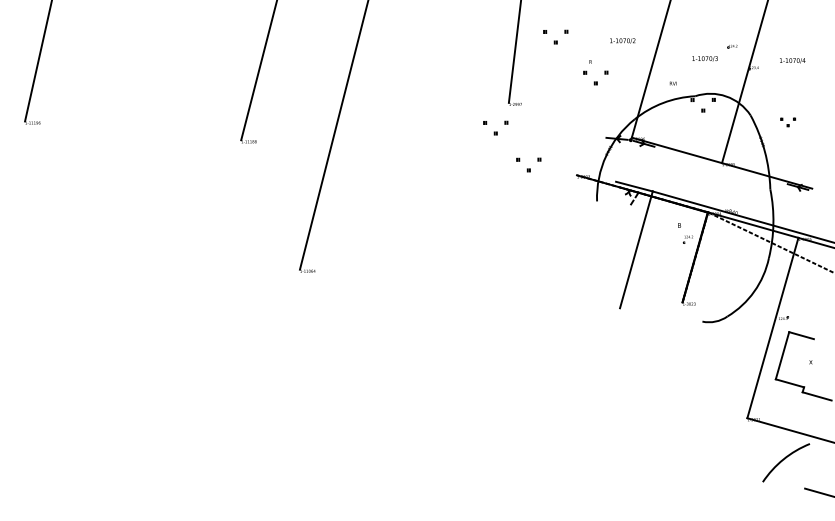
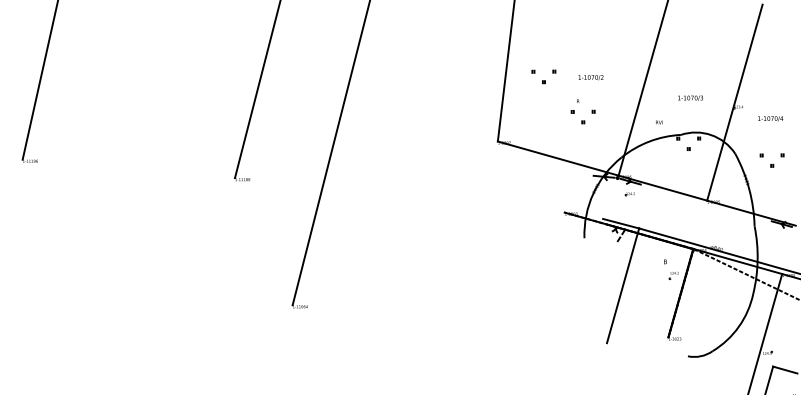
text: (622, 40) -> (590, 77), moved
part: (732, 46) -> (630, 194), moved
text: (792, 60) -> (770, 118), moved
line: (569, 119) -> (557, 157), added
part: (787, 122) -> (771, 160), size x1.67
part: (495, 127) -> (484, 165), removed
part: (528, 164) -> (517, 201), removed

